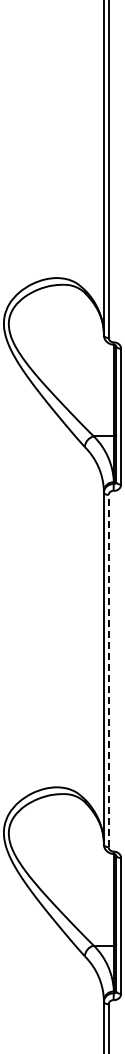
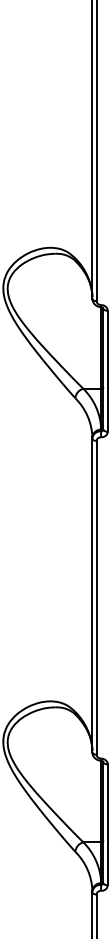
line: (108, 670) -> (96, 597), dashed -> solid

